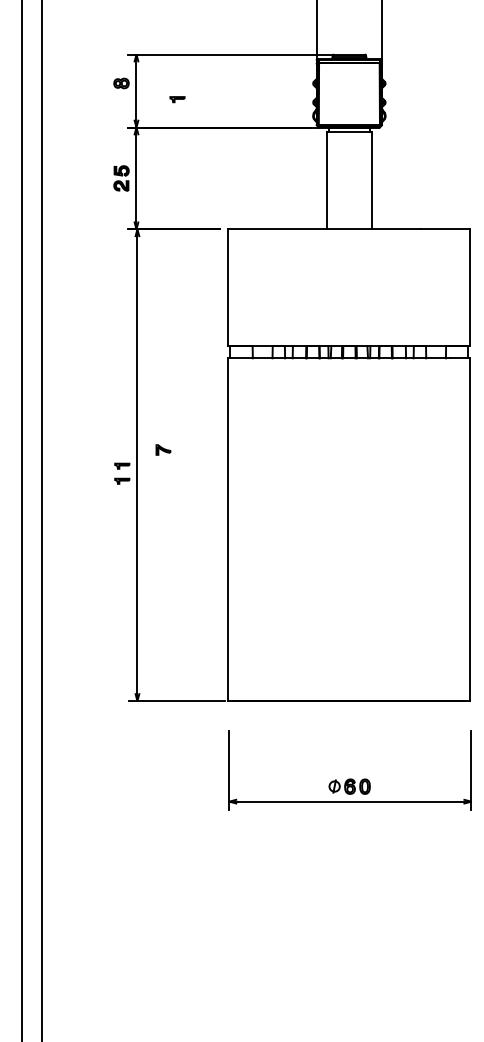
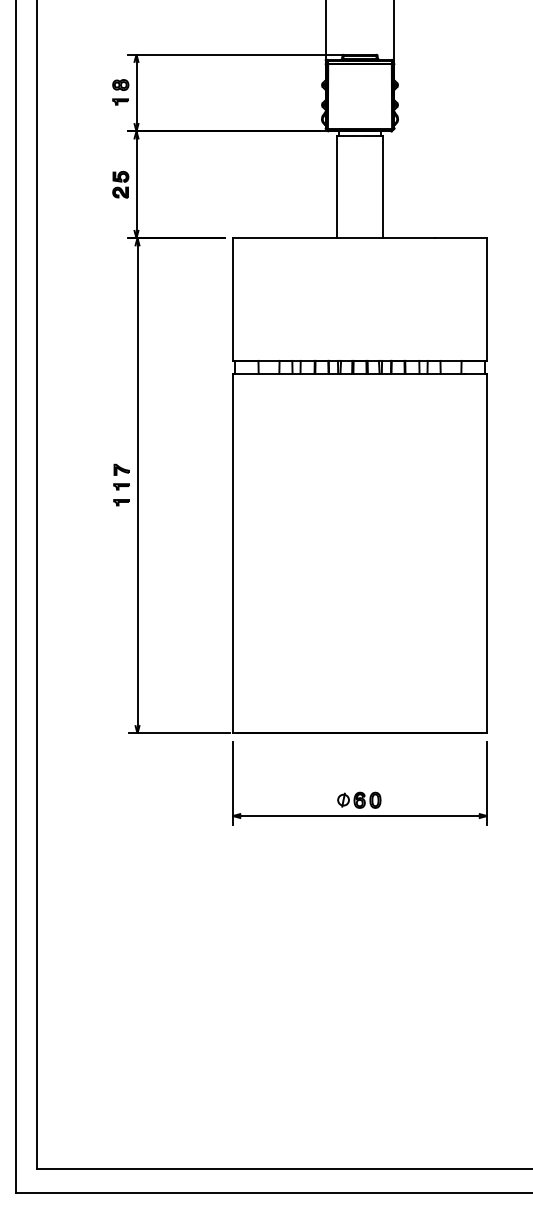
part: (177, 99) -> (120, 101), moved
part: (163, 449) -> (121, 469), moved
part: (349, 778) -> (359, 791), moved

